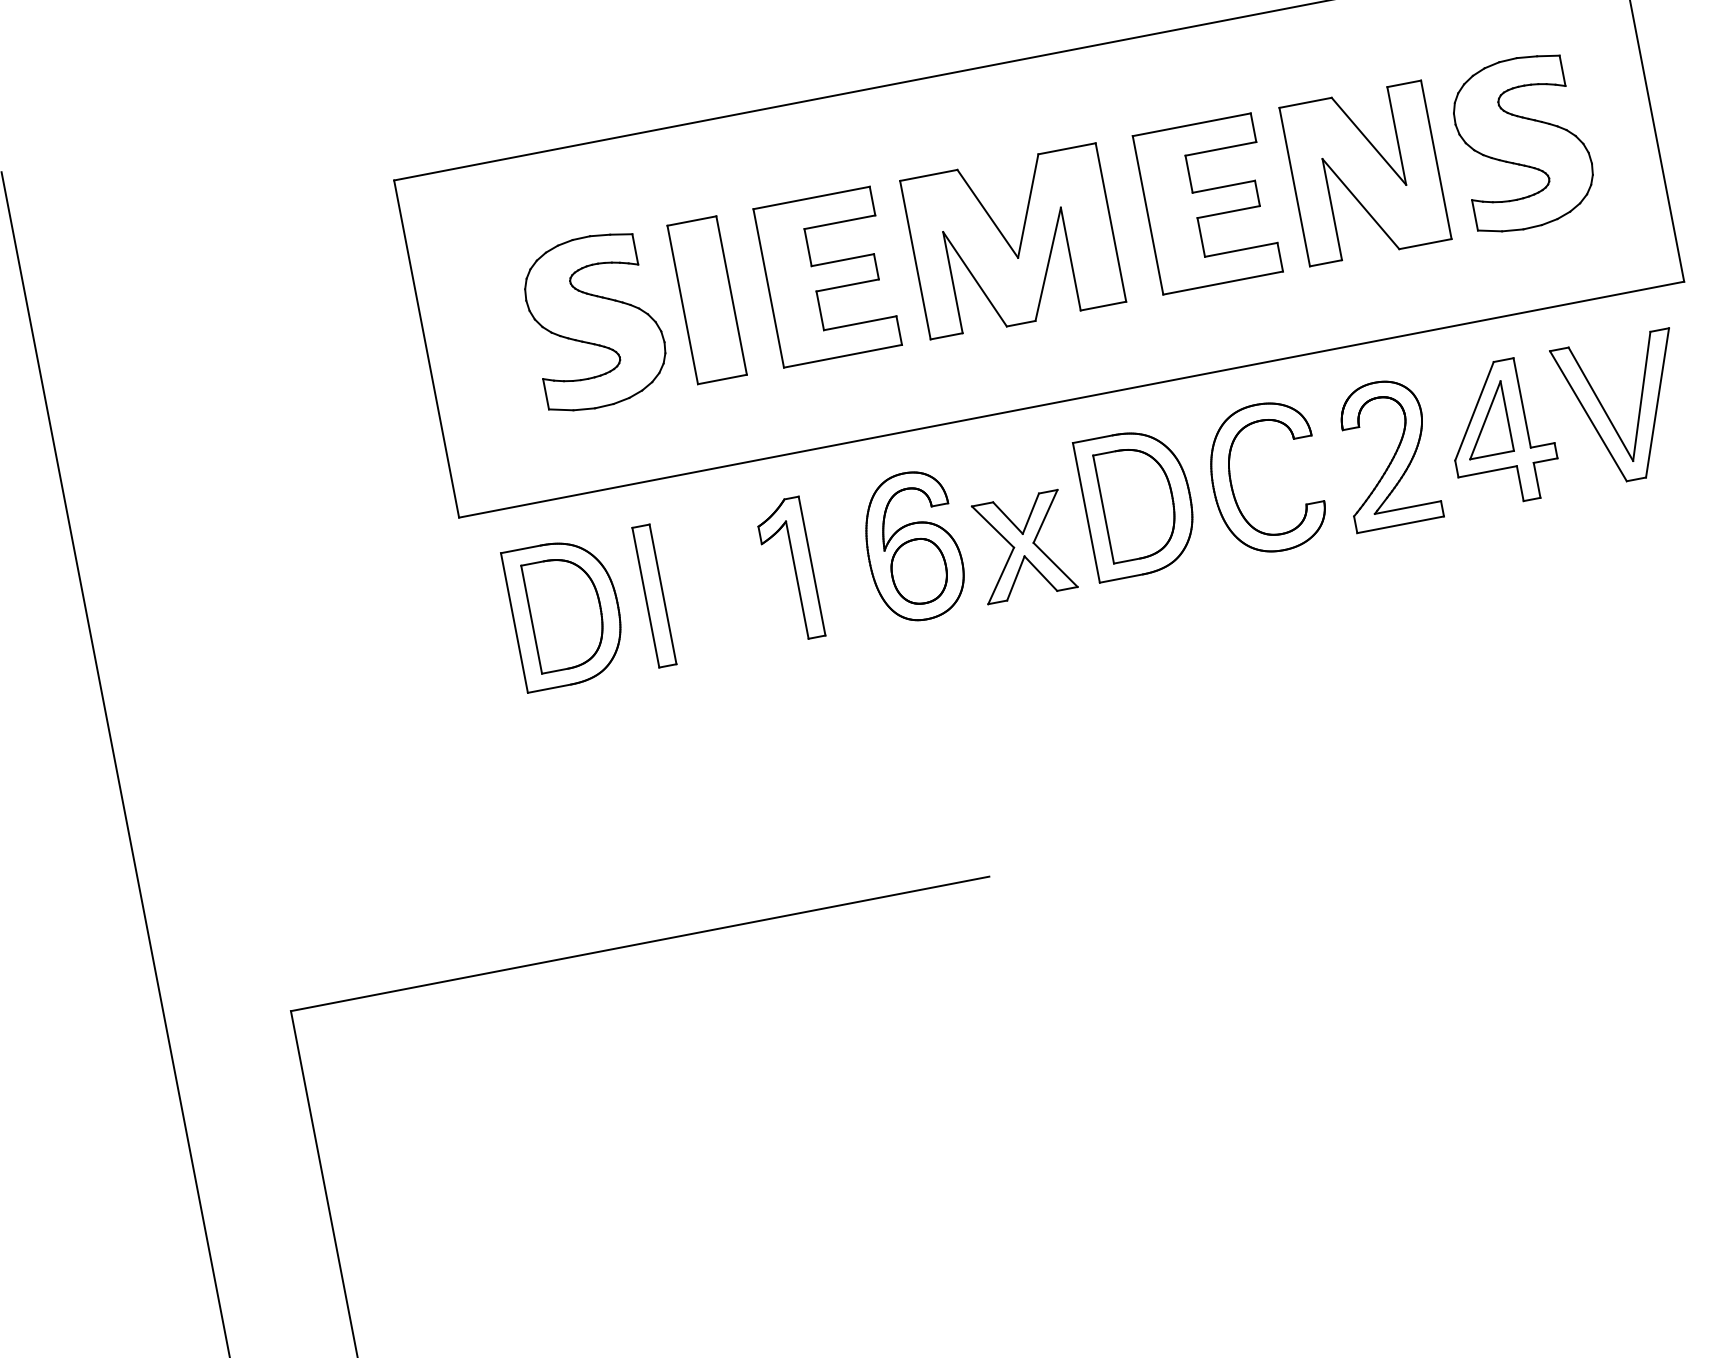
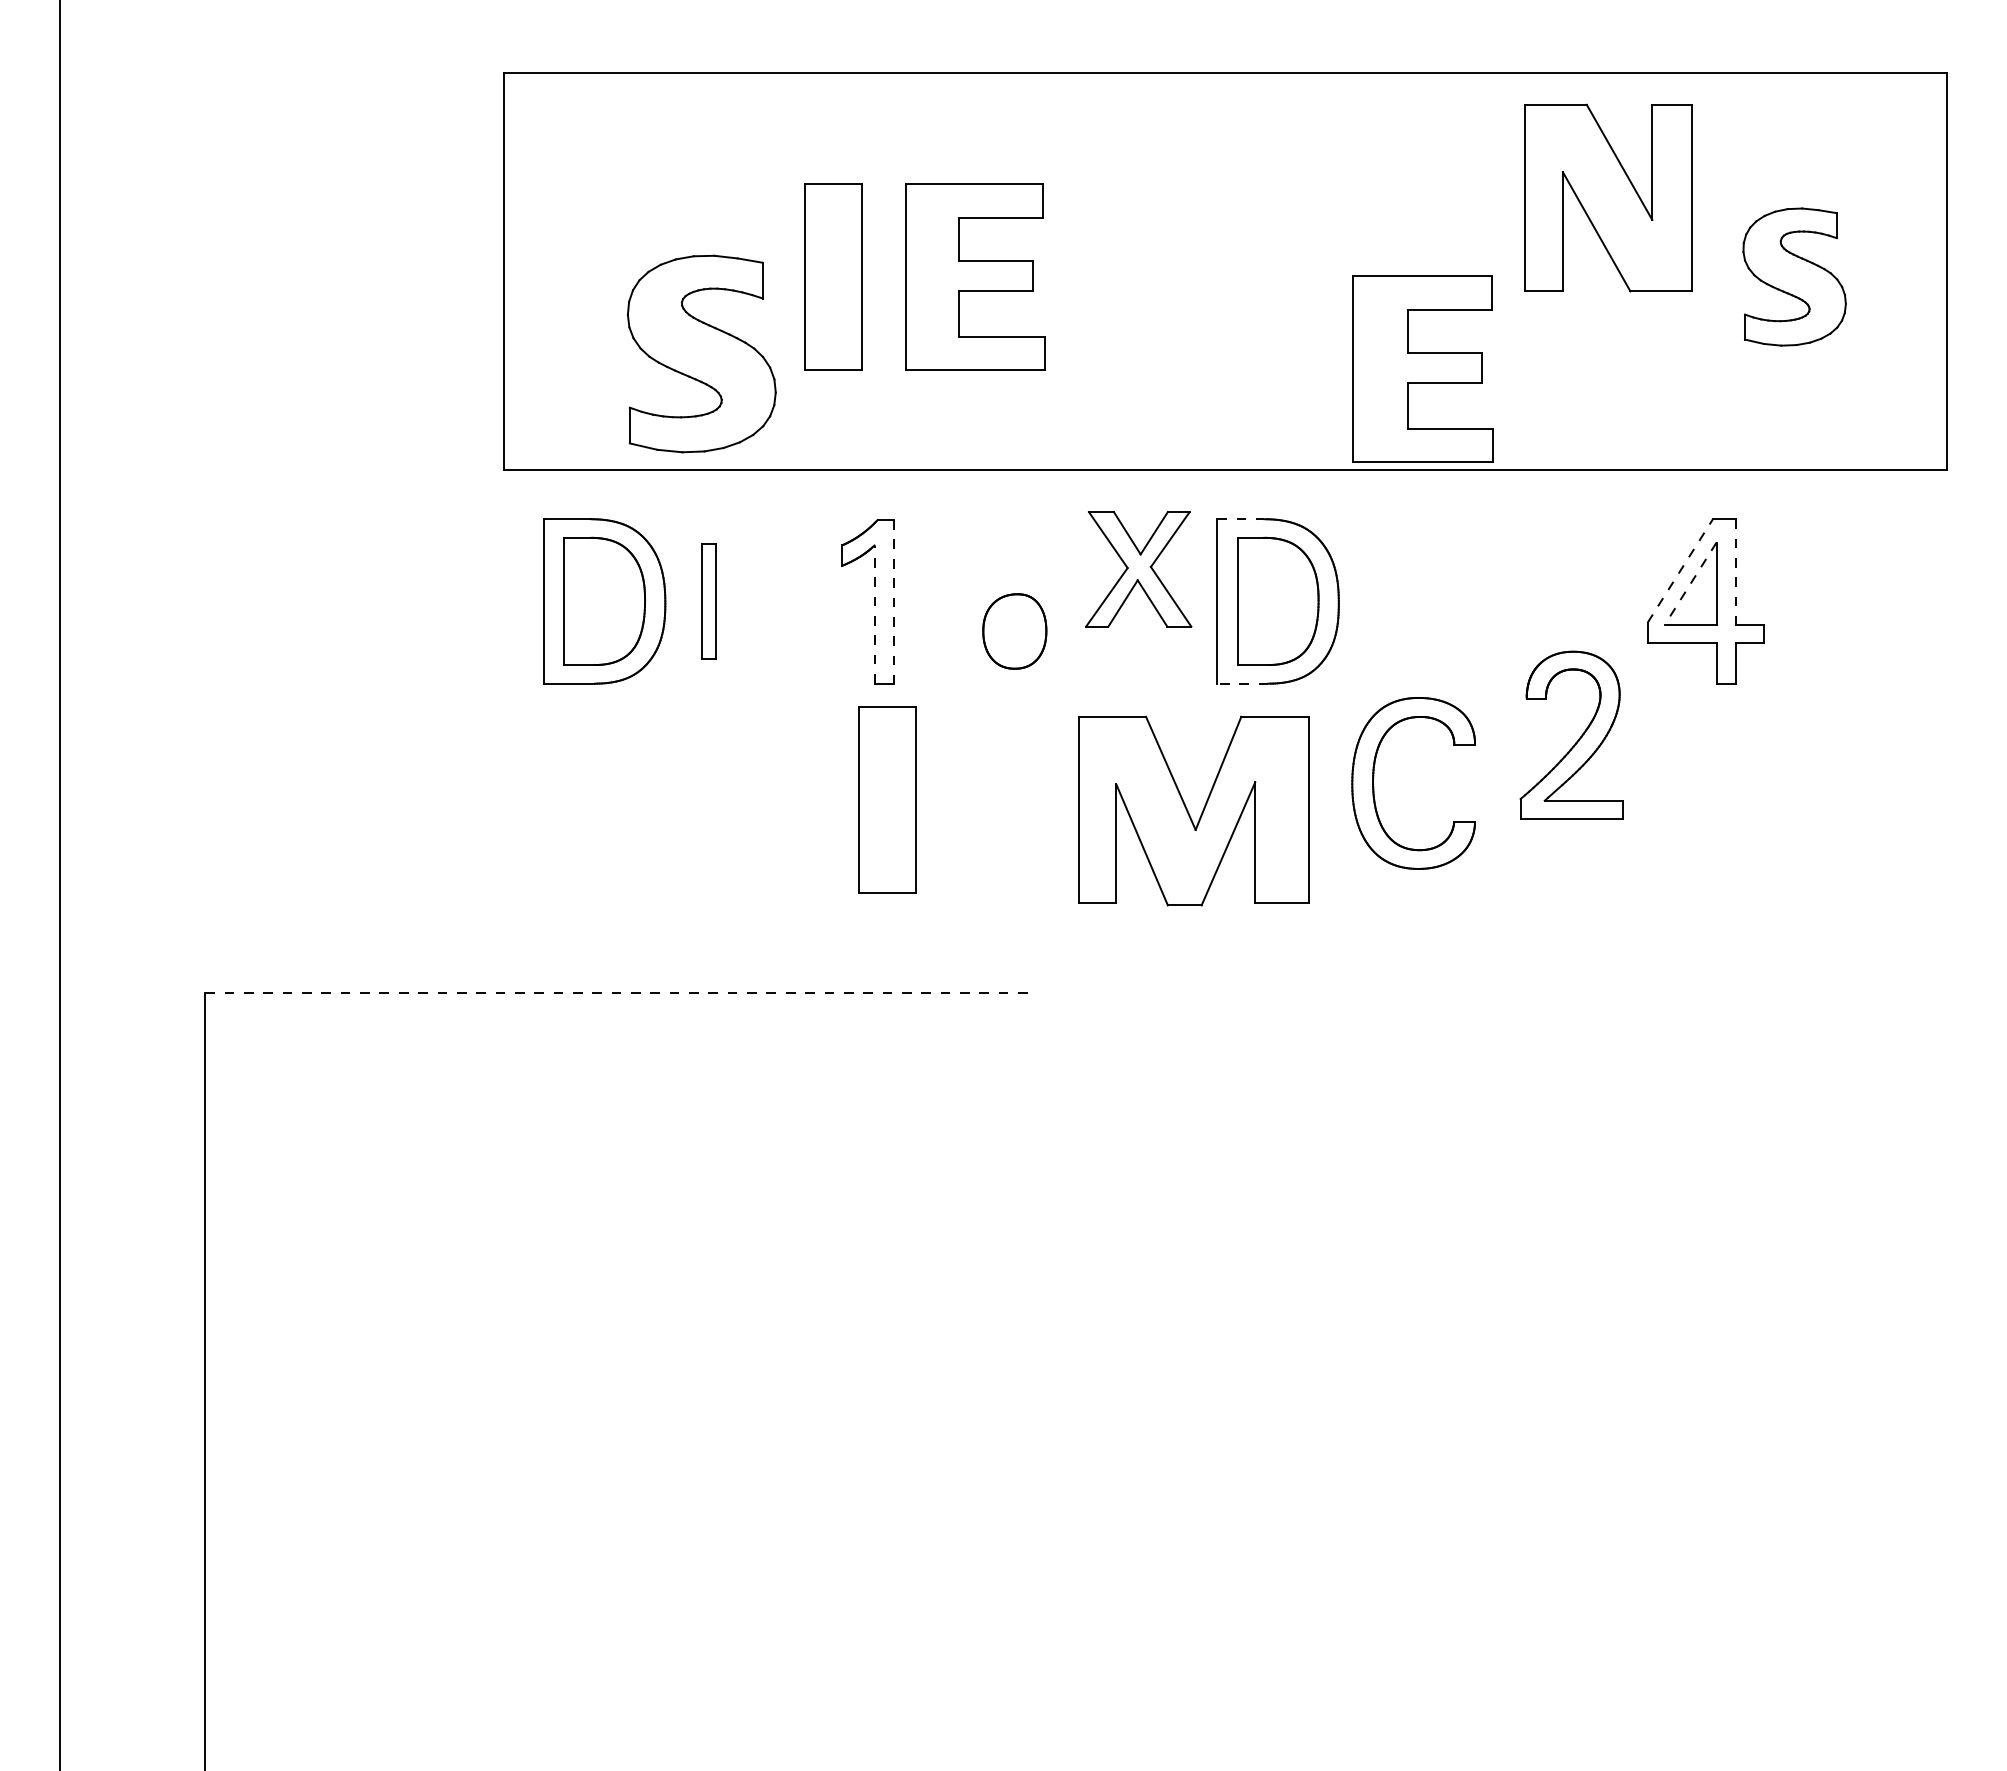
part: (1523, 142) -> (1794, 276), size x0.7
part: (1365, 172) -> (1608, 197), moved
part: (1207, 203) -> (1422, 368), moved
part: (1013, 241) -> (1193, 810), moved
part: (595, 321) -> (701, 353), moved
line: (1522, 402) -> (1736, 571), solid -> dashed
line: (1474, 410) -> (1680, 570), solid -> dashed
part: (1609, 417) -> (1832, 607), removed
line: (1485, 421) -> (1690, 584), solid -> dashed
line: (1093, 439) -> (1241, 519), solid -> dashed
part: (1393, 455) -> (1578, 738), moved
part: (1232, 487) -> (1374, 786), moved
part: (912, 546) -> (1012, 601), removed
part: (1023, 547) -> (1138, 569), moved
line: (812, 565) -> (894, 601), solid -> dashed
line: (1121, 578) -> (1242, 683), solid -> dashed
line: (797, 580) -> (874, 614), solid -> dashed
part: (654, 596) -> (708, 601), size x0.7
part: (838, 735) -> (887, 799), added
line: (640, 944) -> (616, 993), solid -> dashed

